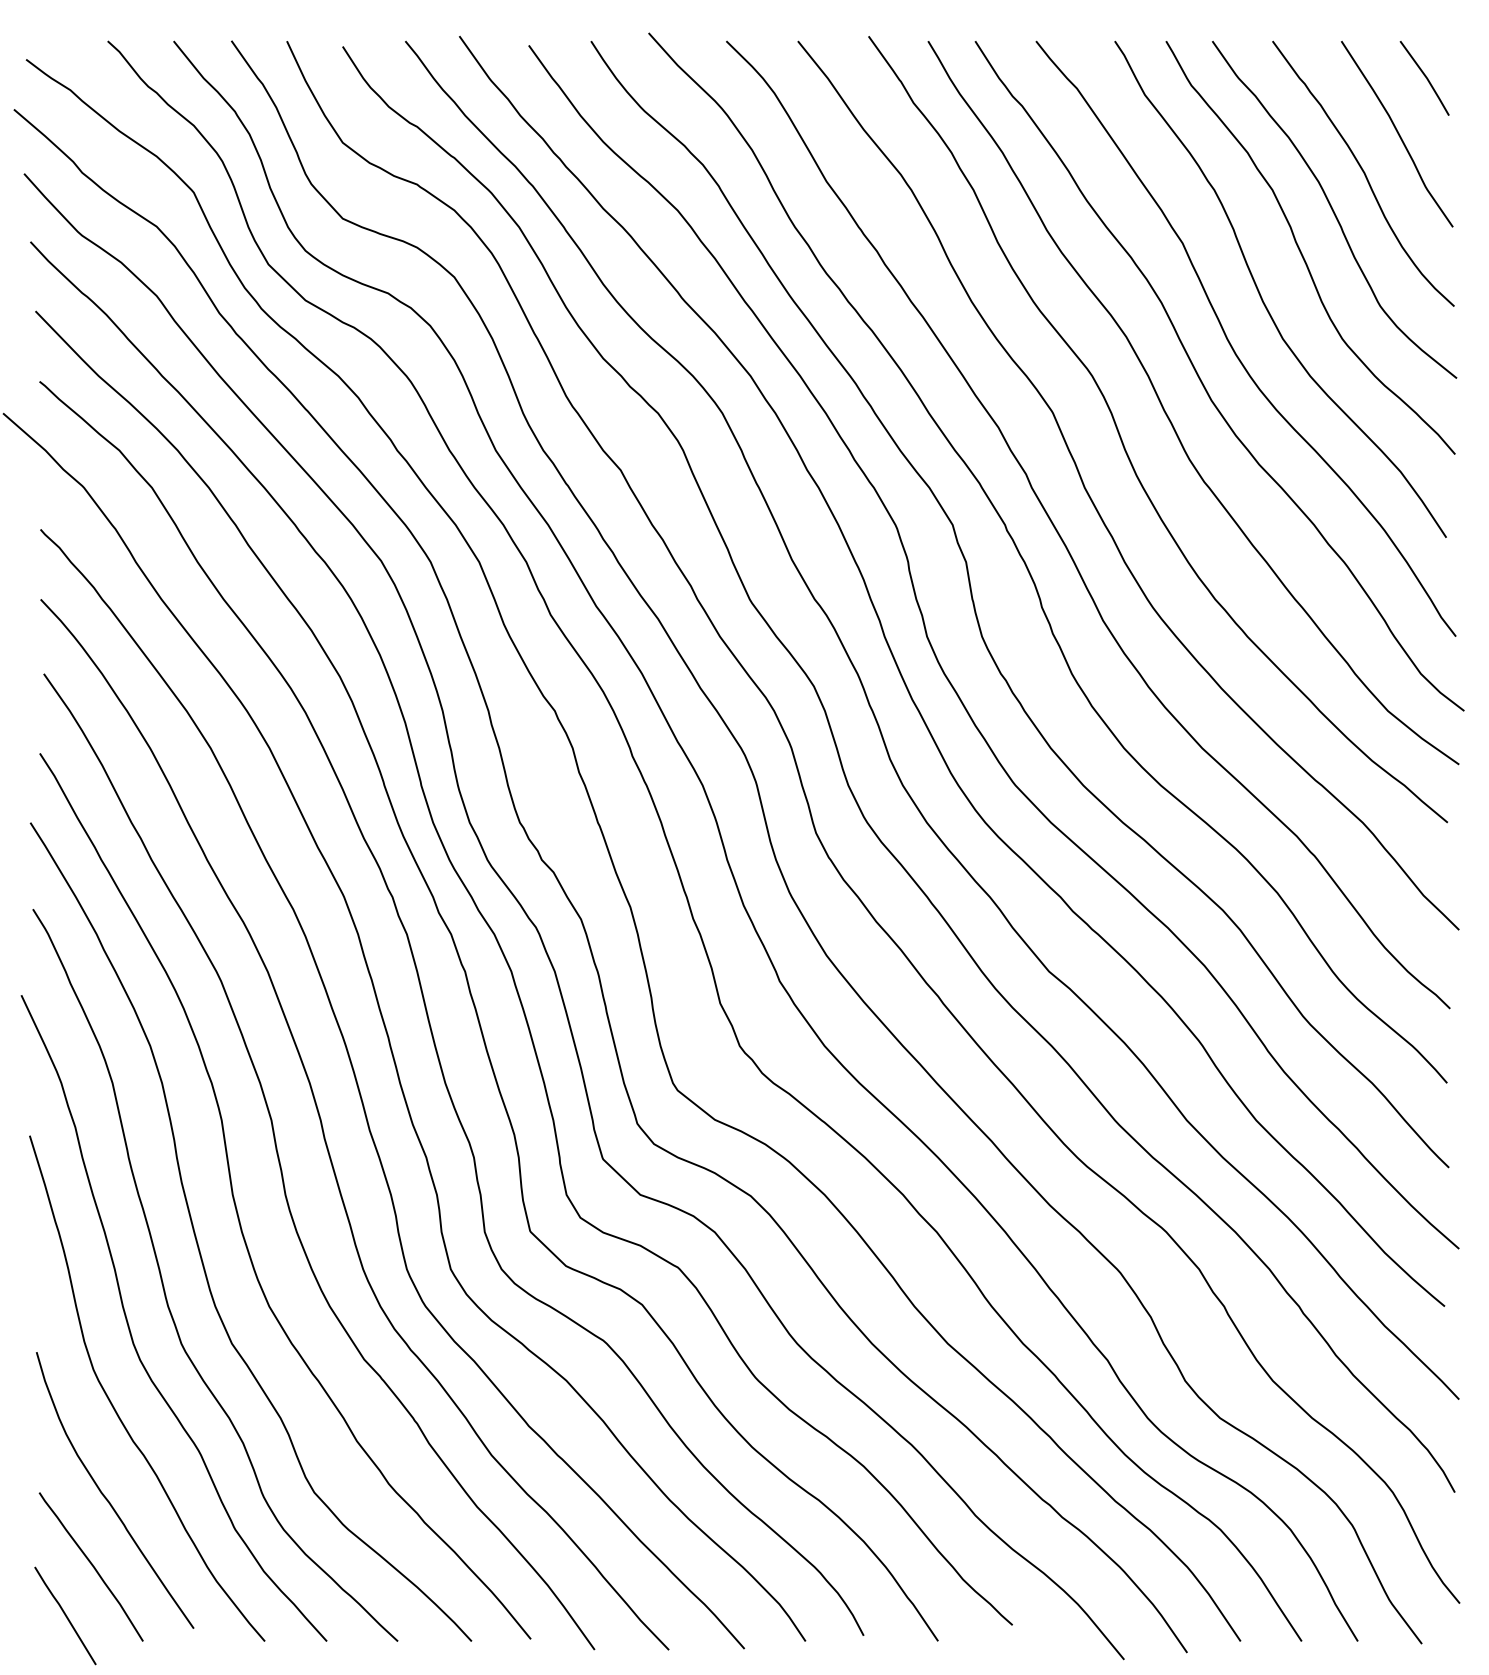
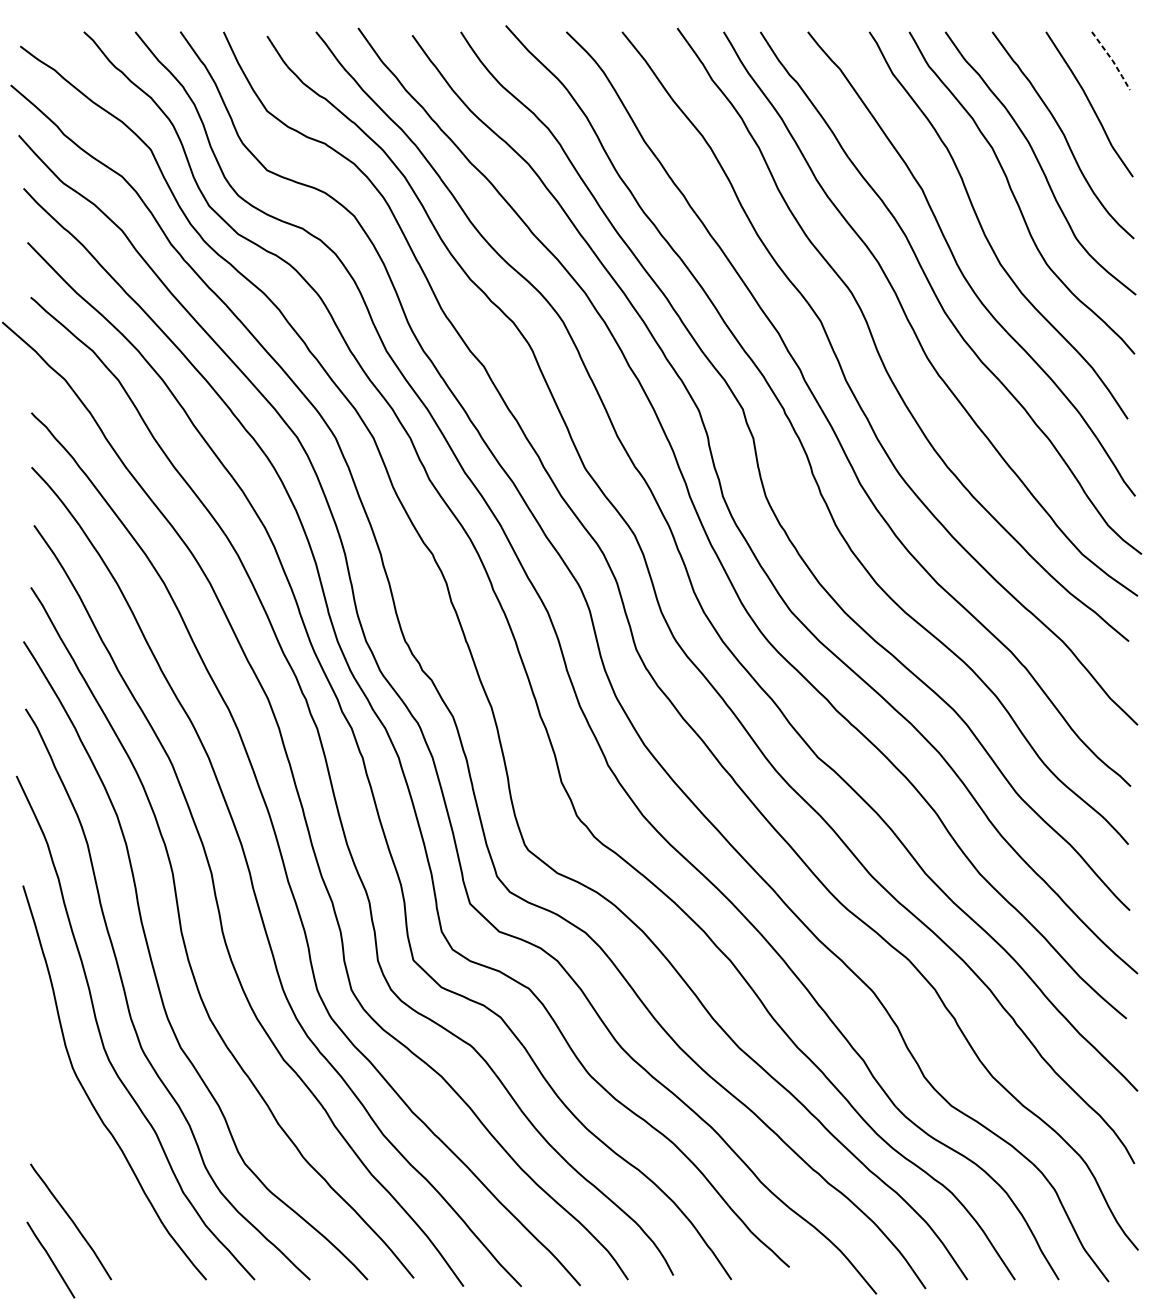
line: (1427, 78) -> (1113, 61), solid -> dashed
curve: (107, 1498) -> (83, 1168), removed

